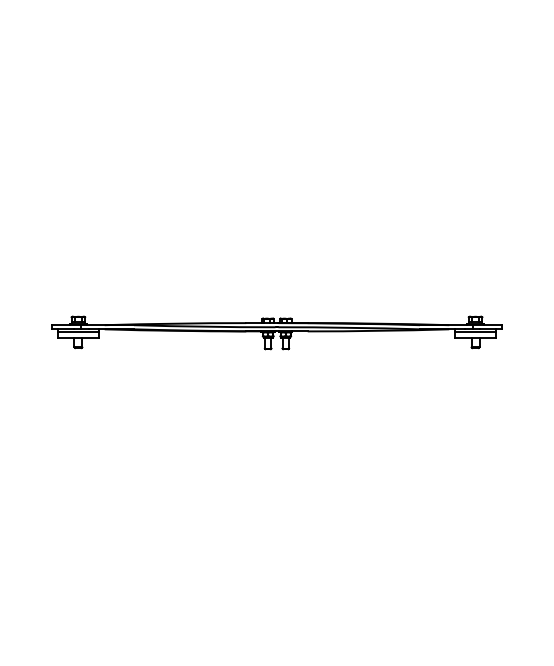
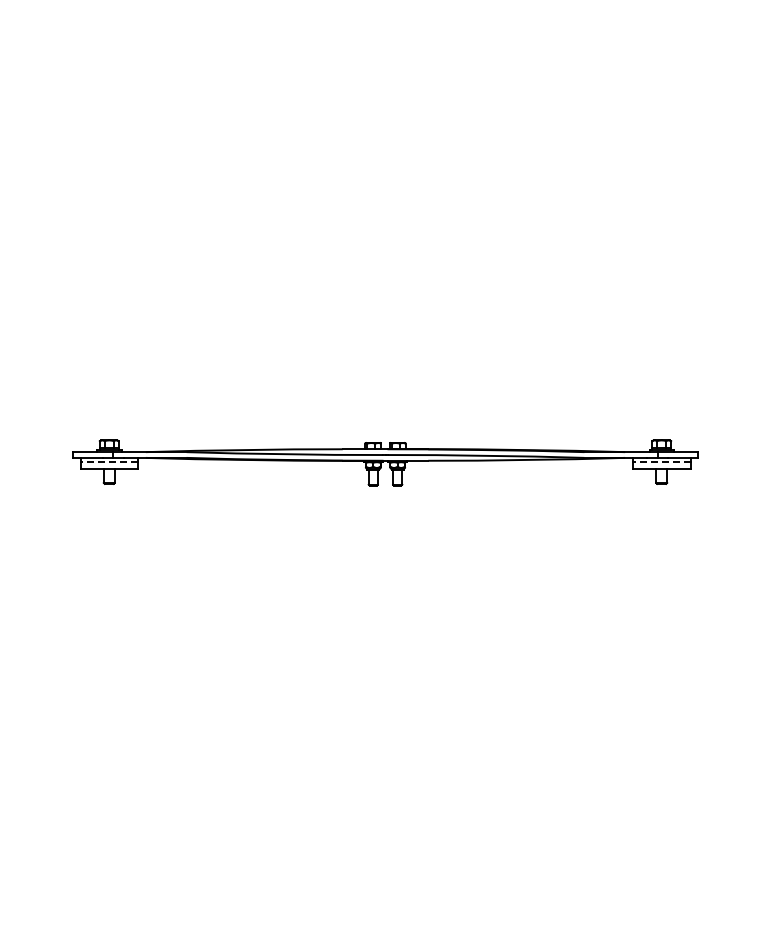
line: (78, 332) -> (109, 462), solid -> dashed
line: (475, 332) -> (661, 462), solid -> dashed

